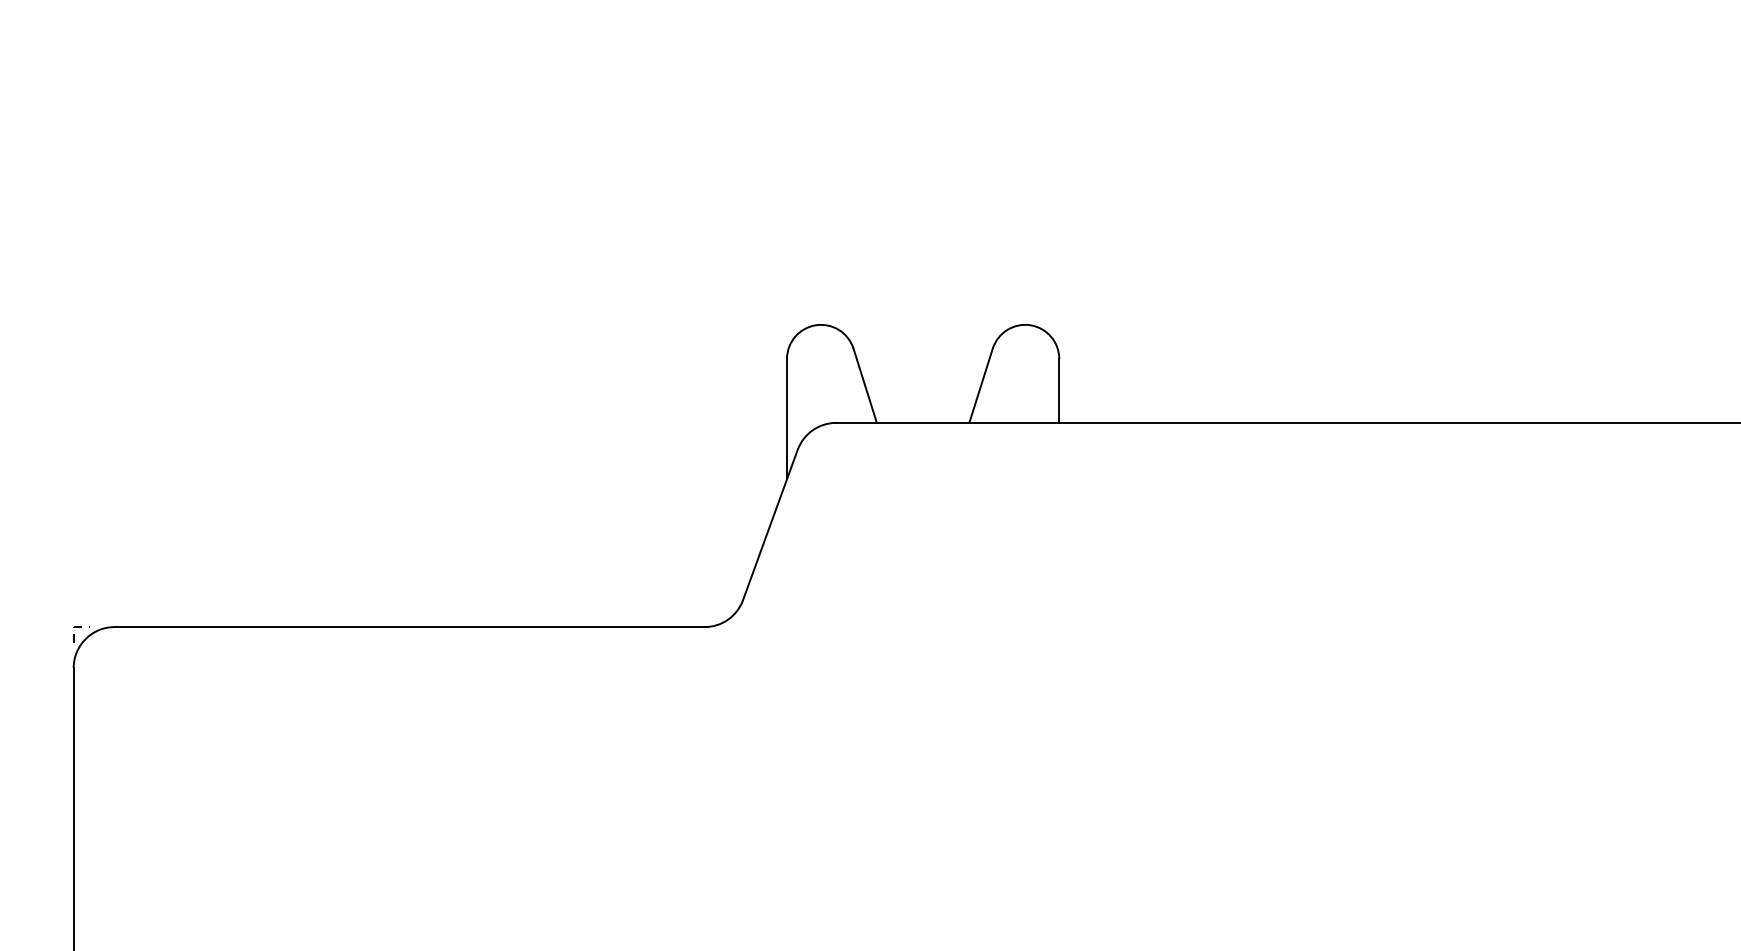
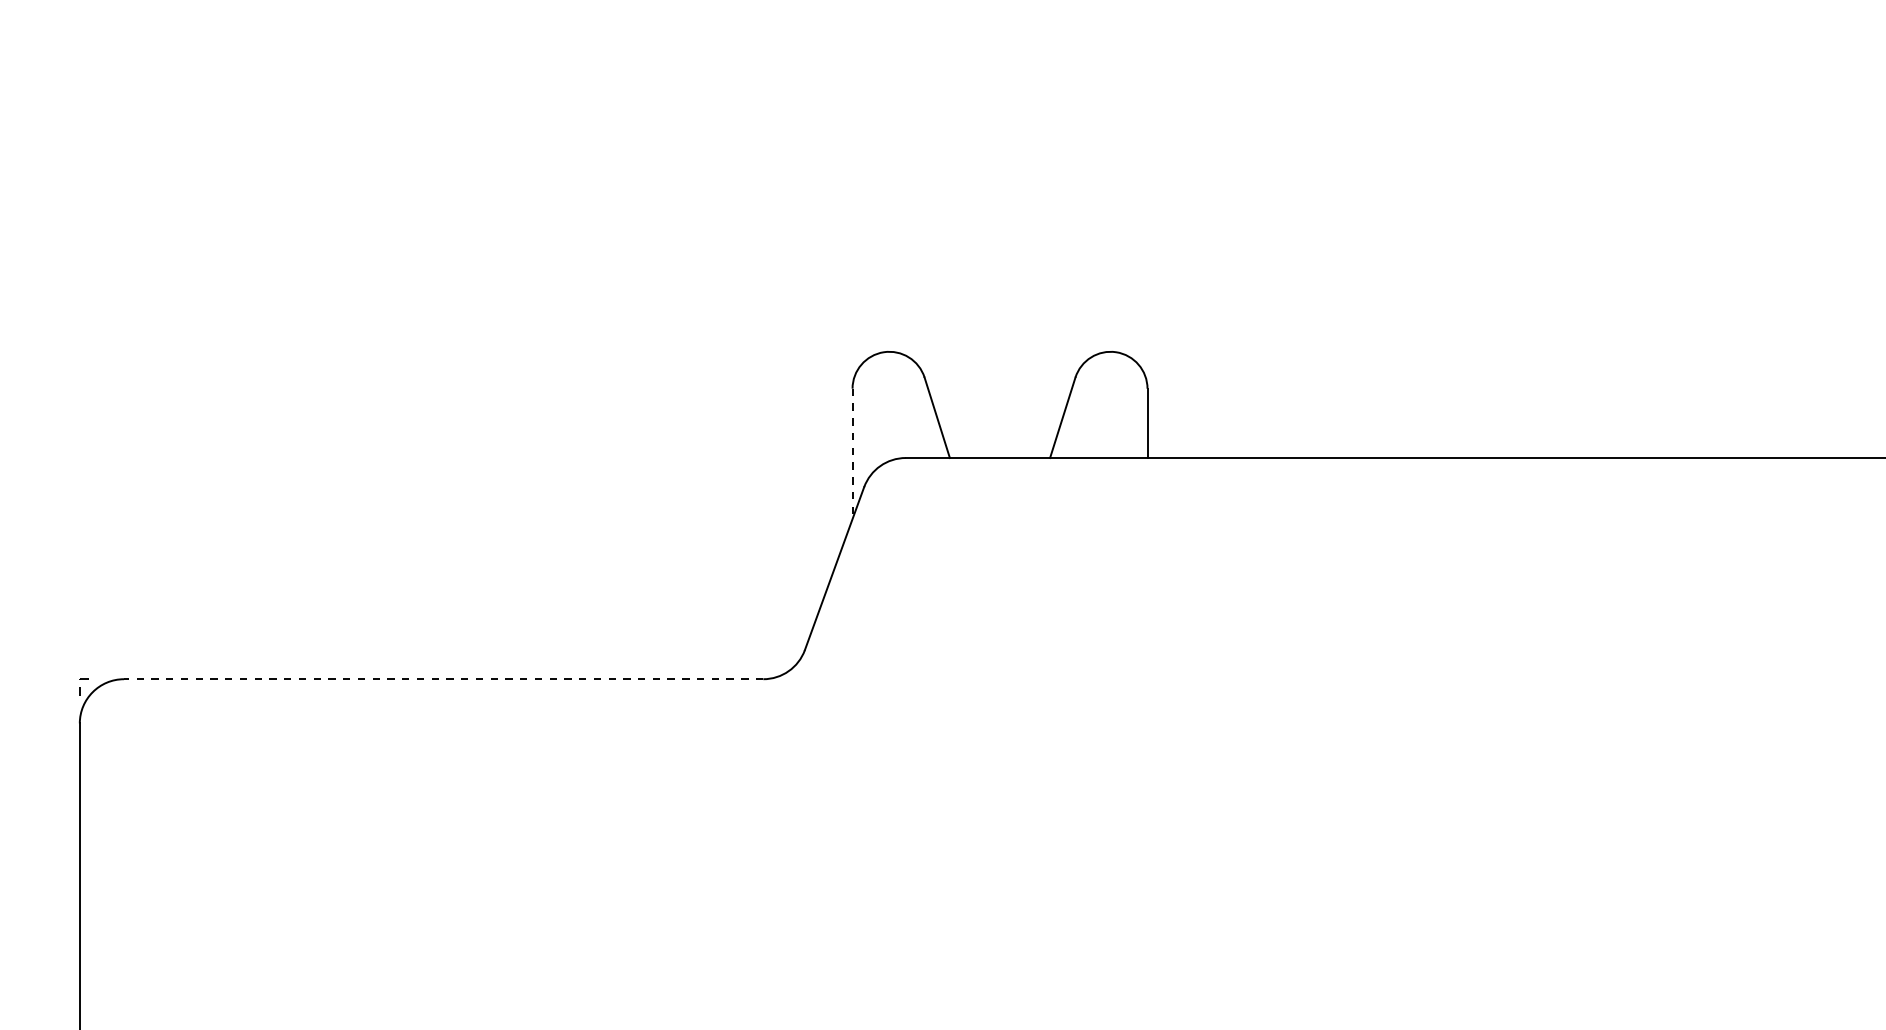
line: (786, 419) -> (852, 454), solid -> dashed
line: (409, 627) -> (443, 679), solid -> dashed

